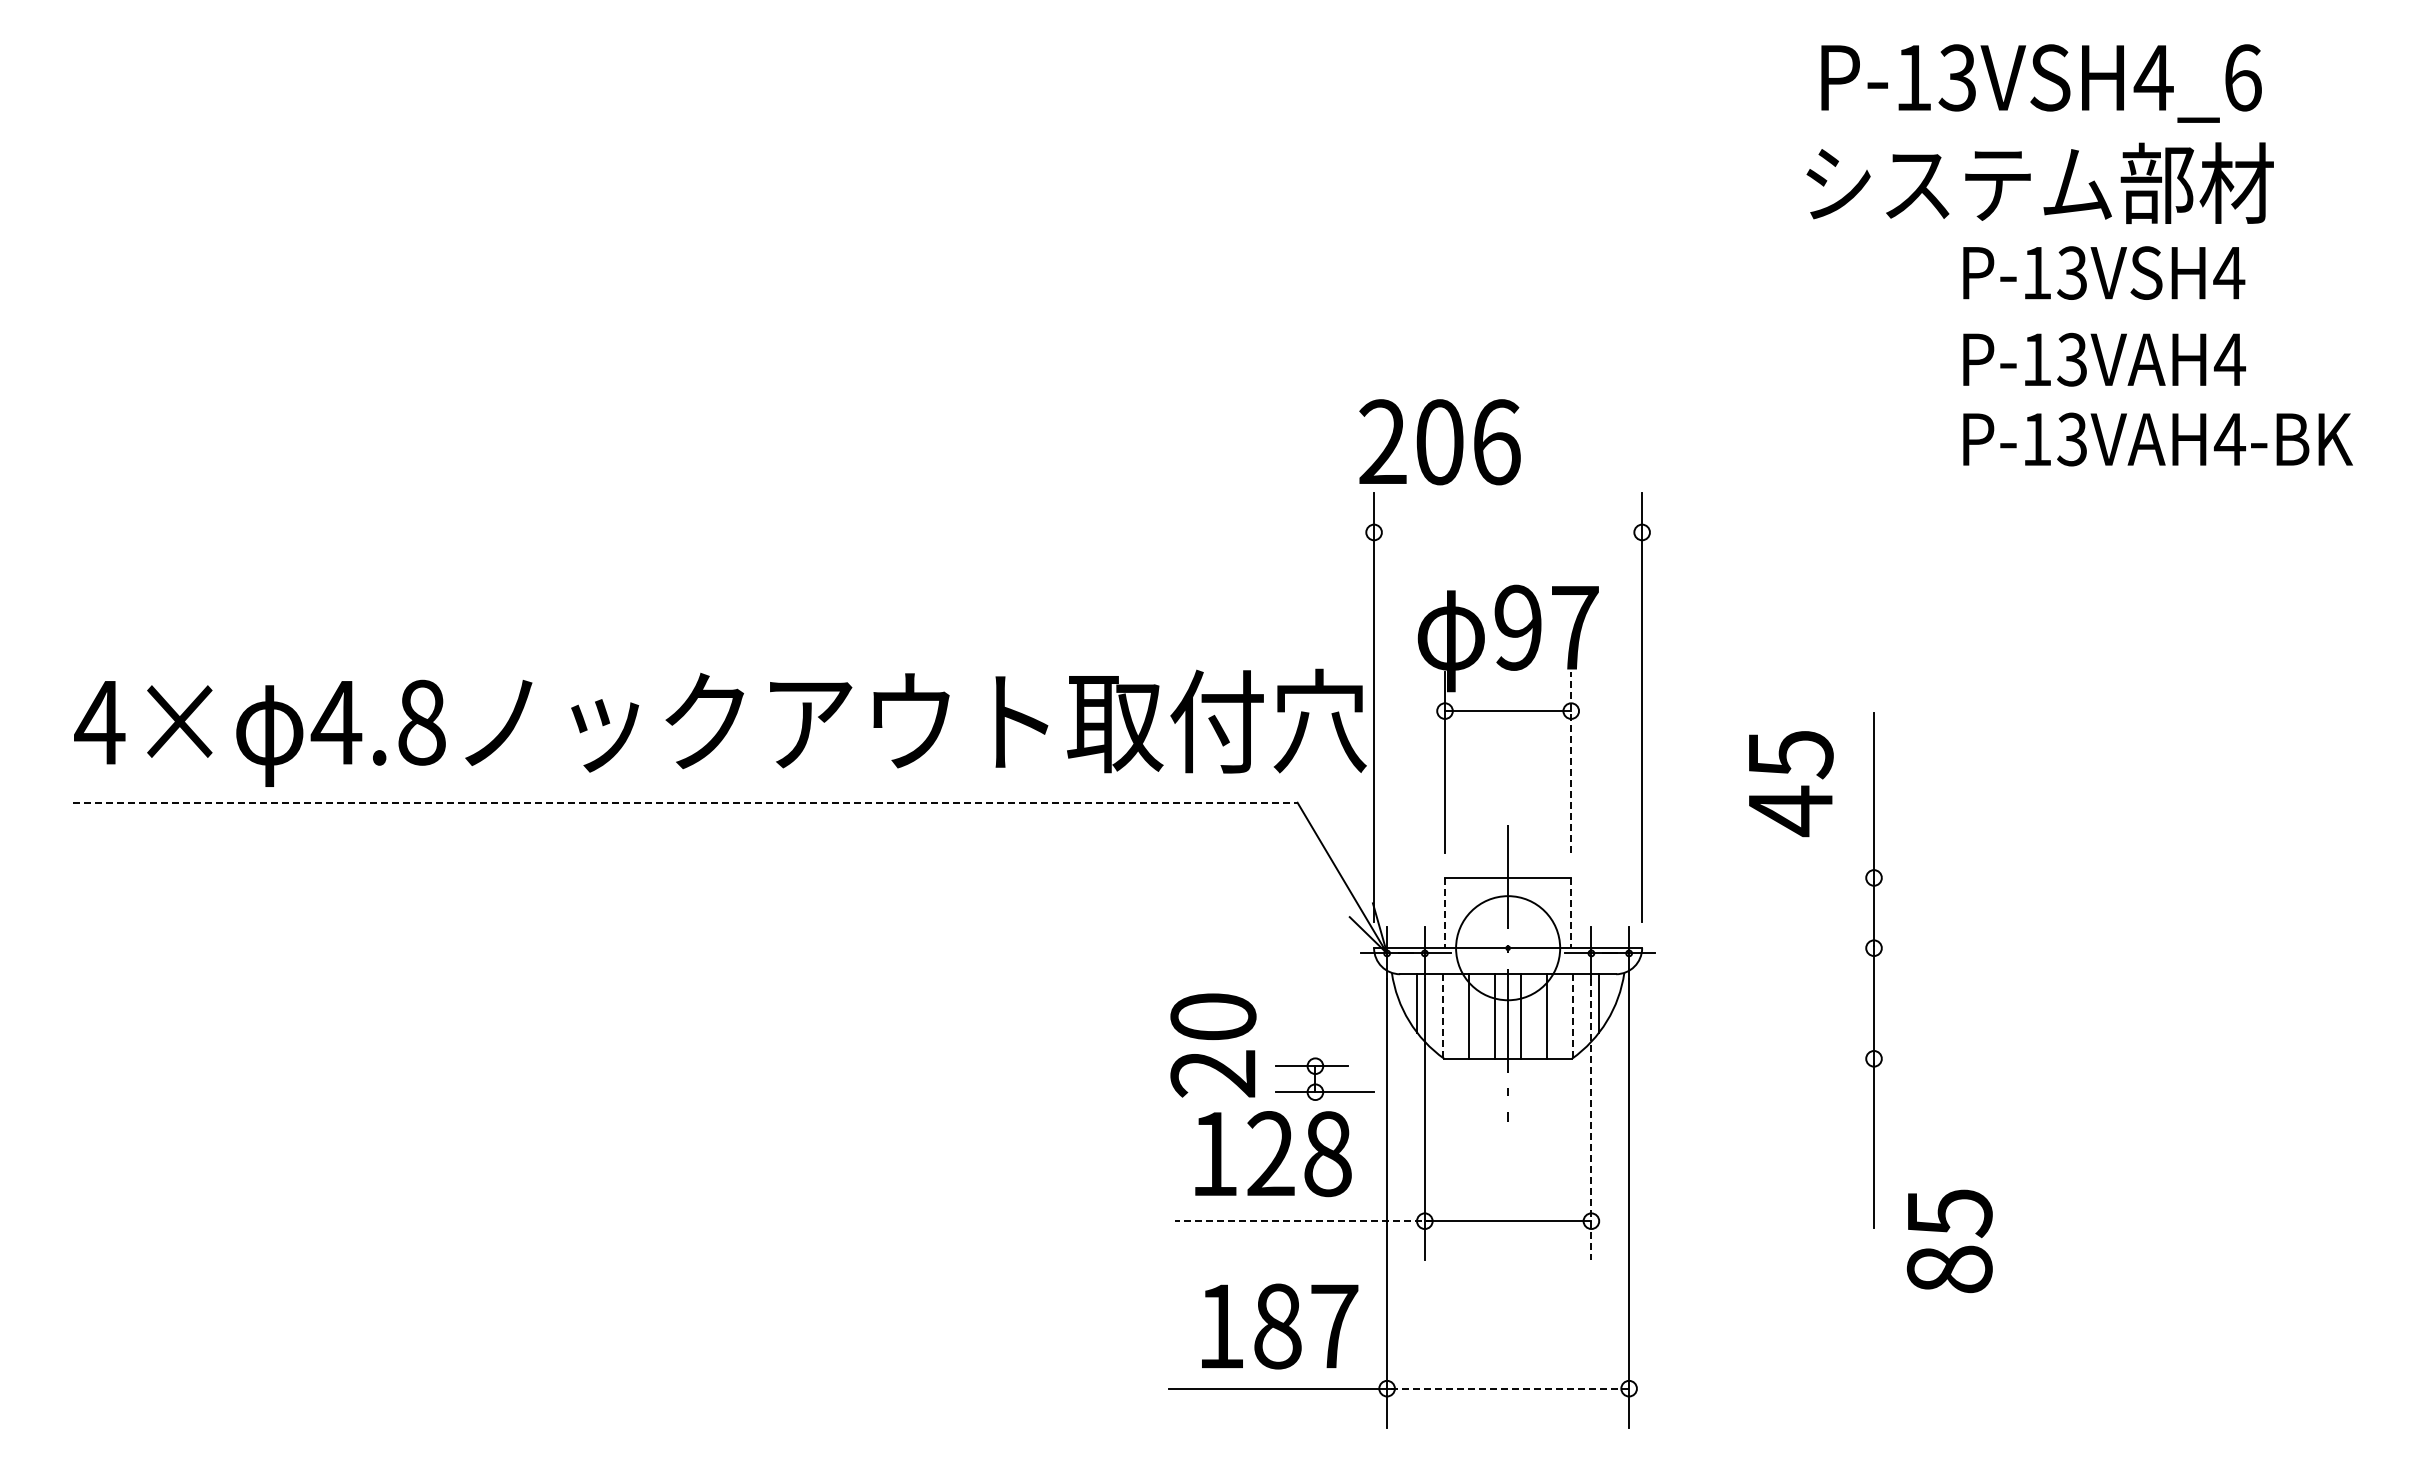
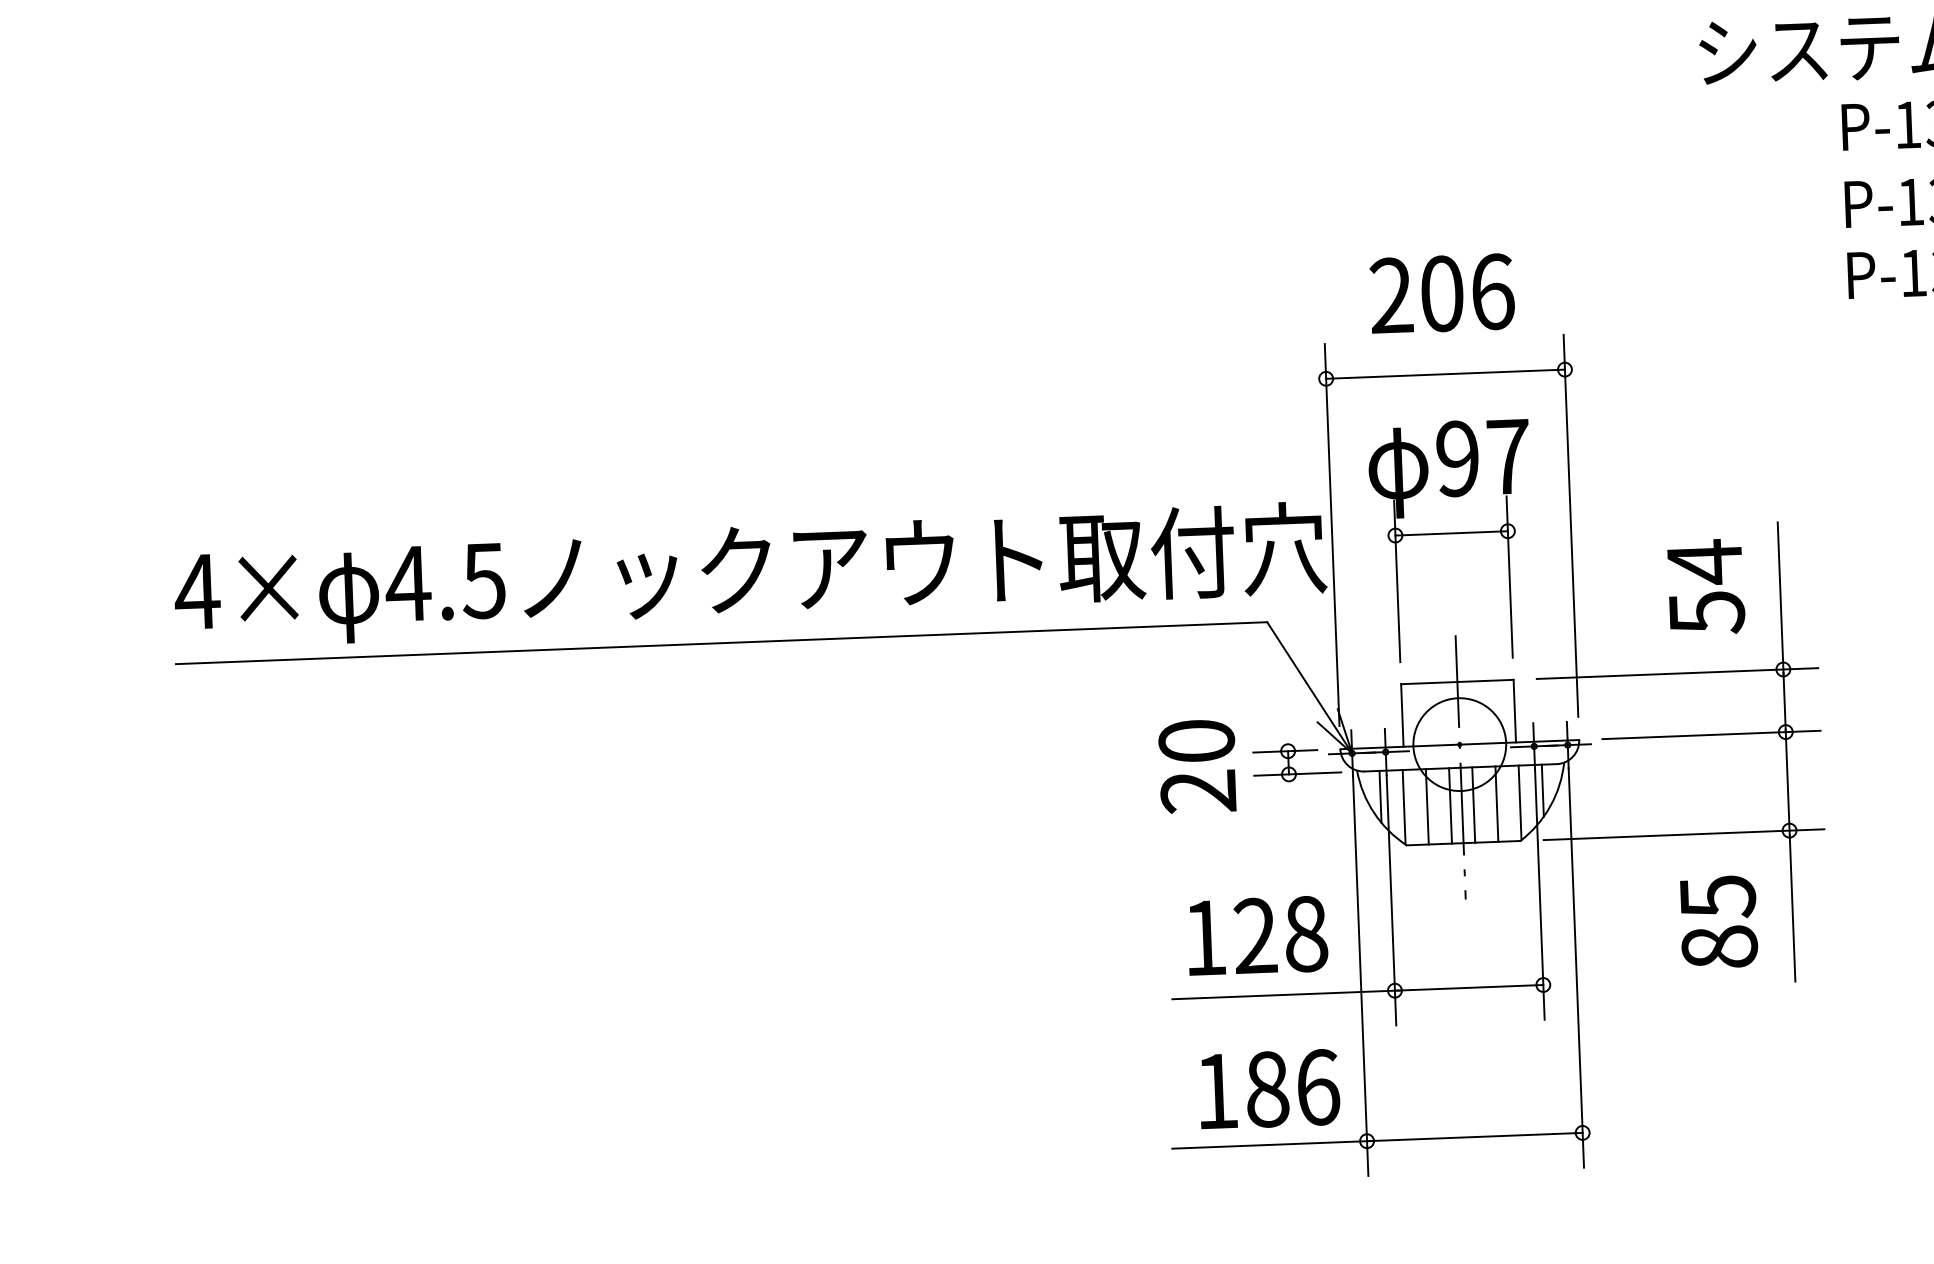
text: (1439, 442) -> (1441, 294), moved
line: (1508, 532) -> (1445, 374), added
text: (420, 722) -> (483, 580), 4.8 -> 4.5
line: (1571, 762) -> (1509, 576), dashed -> solid
text: (1791, 782) -> (1706, 587), 45 -> 54
line: (685, 802) -> (721, 642), dashed -> solid
line: (1755, 877) -> (1677, 673), added
line: (1445, 913) -> (1402, 715), dashed -> solid
line: (1571, 913) -> (1515, 711), dashed -> solid
line: (1790, 948) -> (1711, 735), added
line: (1443, 1016) -> (1404, 807), dashed -> solid
line: (1573, 1016) -> (1520, 803), dashed -> solid
text: (1213, 1045) -> (1197, 766), moved
line: (1755, 1058) -> (1683, 834), added
part: (1320, 1073) -> (1292, 757), moved
line: (1591, 1120) -> (1539, 895), dashed -> solid
line: (1303, 1221) -> (1286, 995), dashed -> solid
text: (1949, 1241) -> (1718, 922), moved
text: (1334, 1326) -> (1318, 1087), 187 -> 186
line: (1509, 1388) -> (1476, 1136), dashed -> solid

